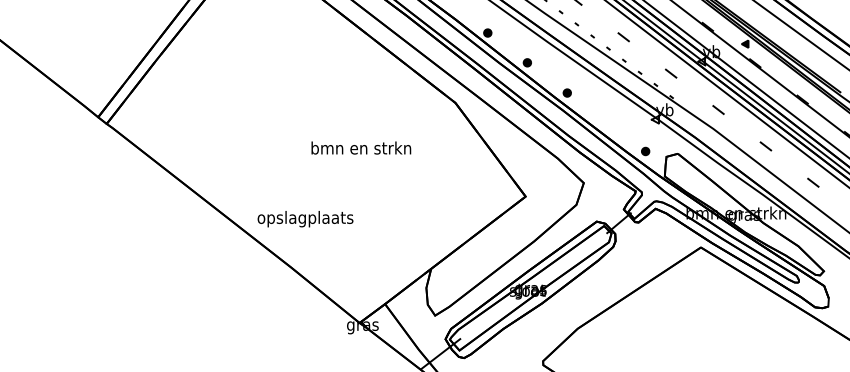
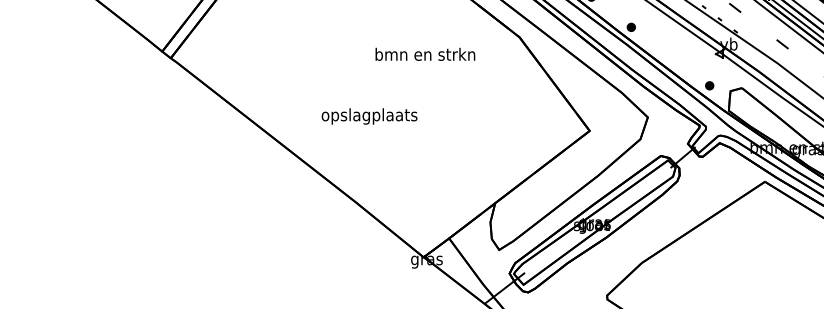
text: (361, 147) -> (425, 53), moved
text: (305, 219) -> (369, 116), moved

